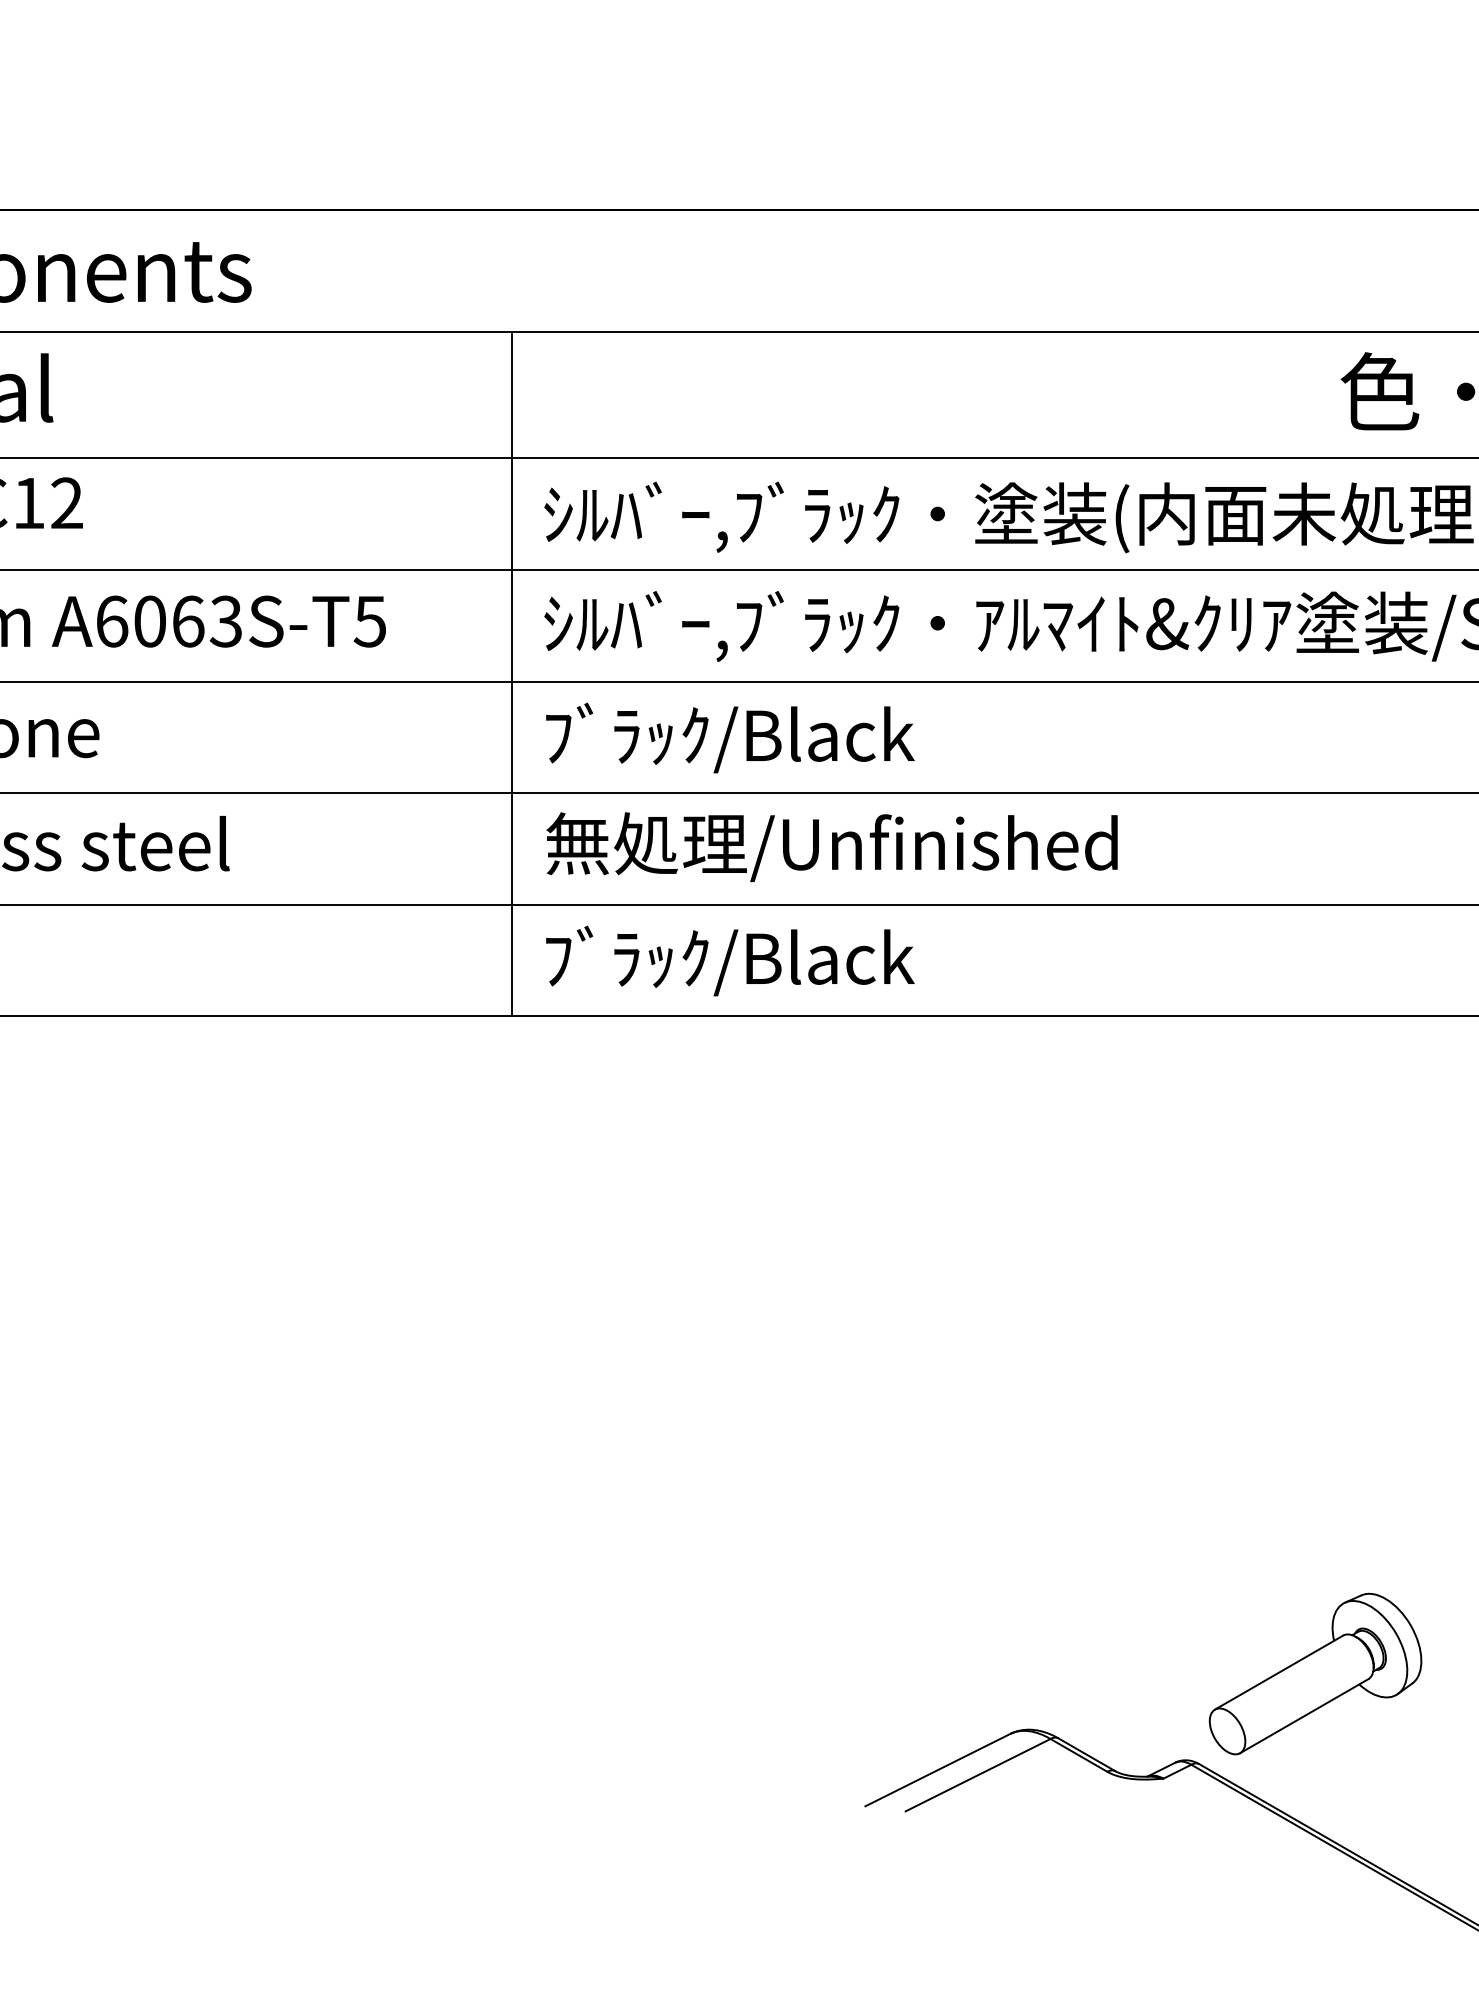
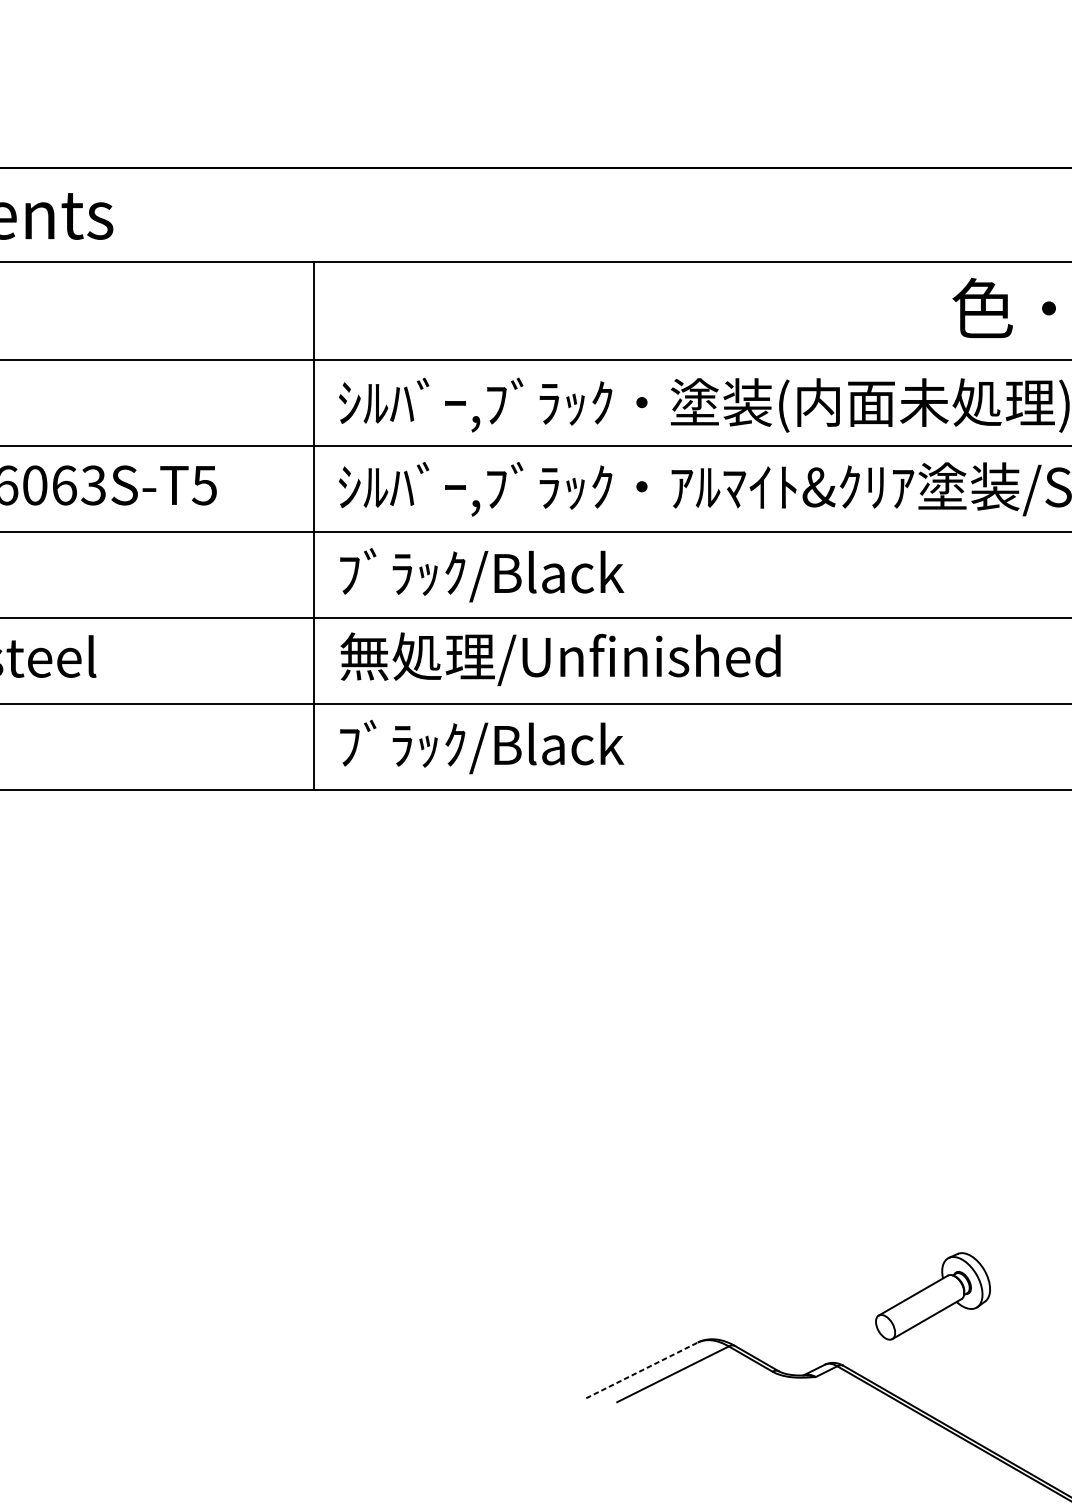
part: (1315, 1673) -> (933, 1295), size x0.7
line: (937, 1770) -> (641, 1370), solid -> dashed

